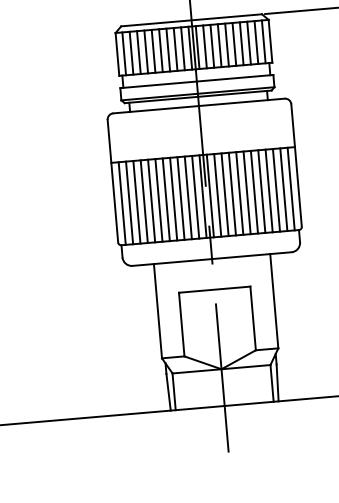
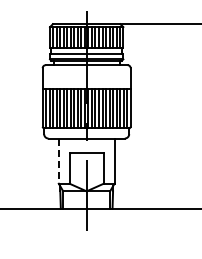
line: (157, 312) -> (58, 161), solid -> dashed

